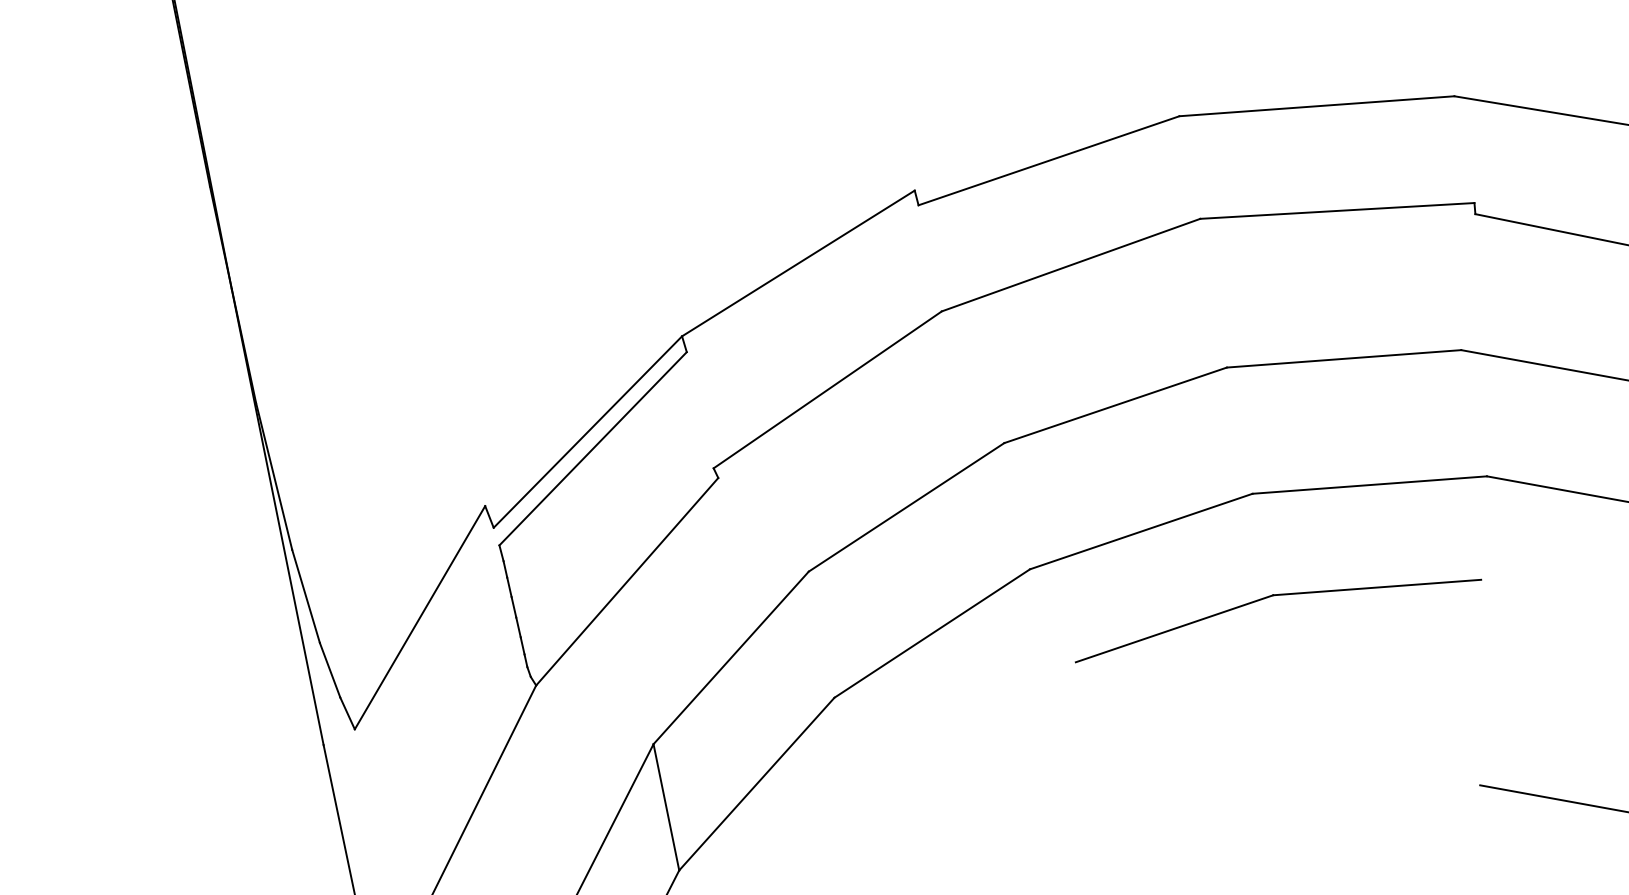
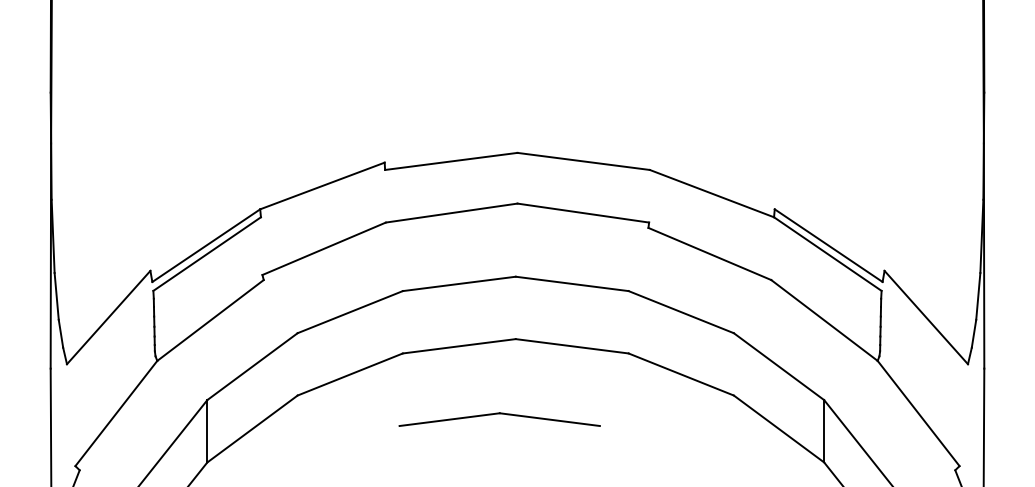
part: (1275, 607) -> (499, 419), moved

